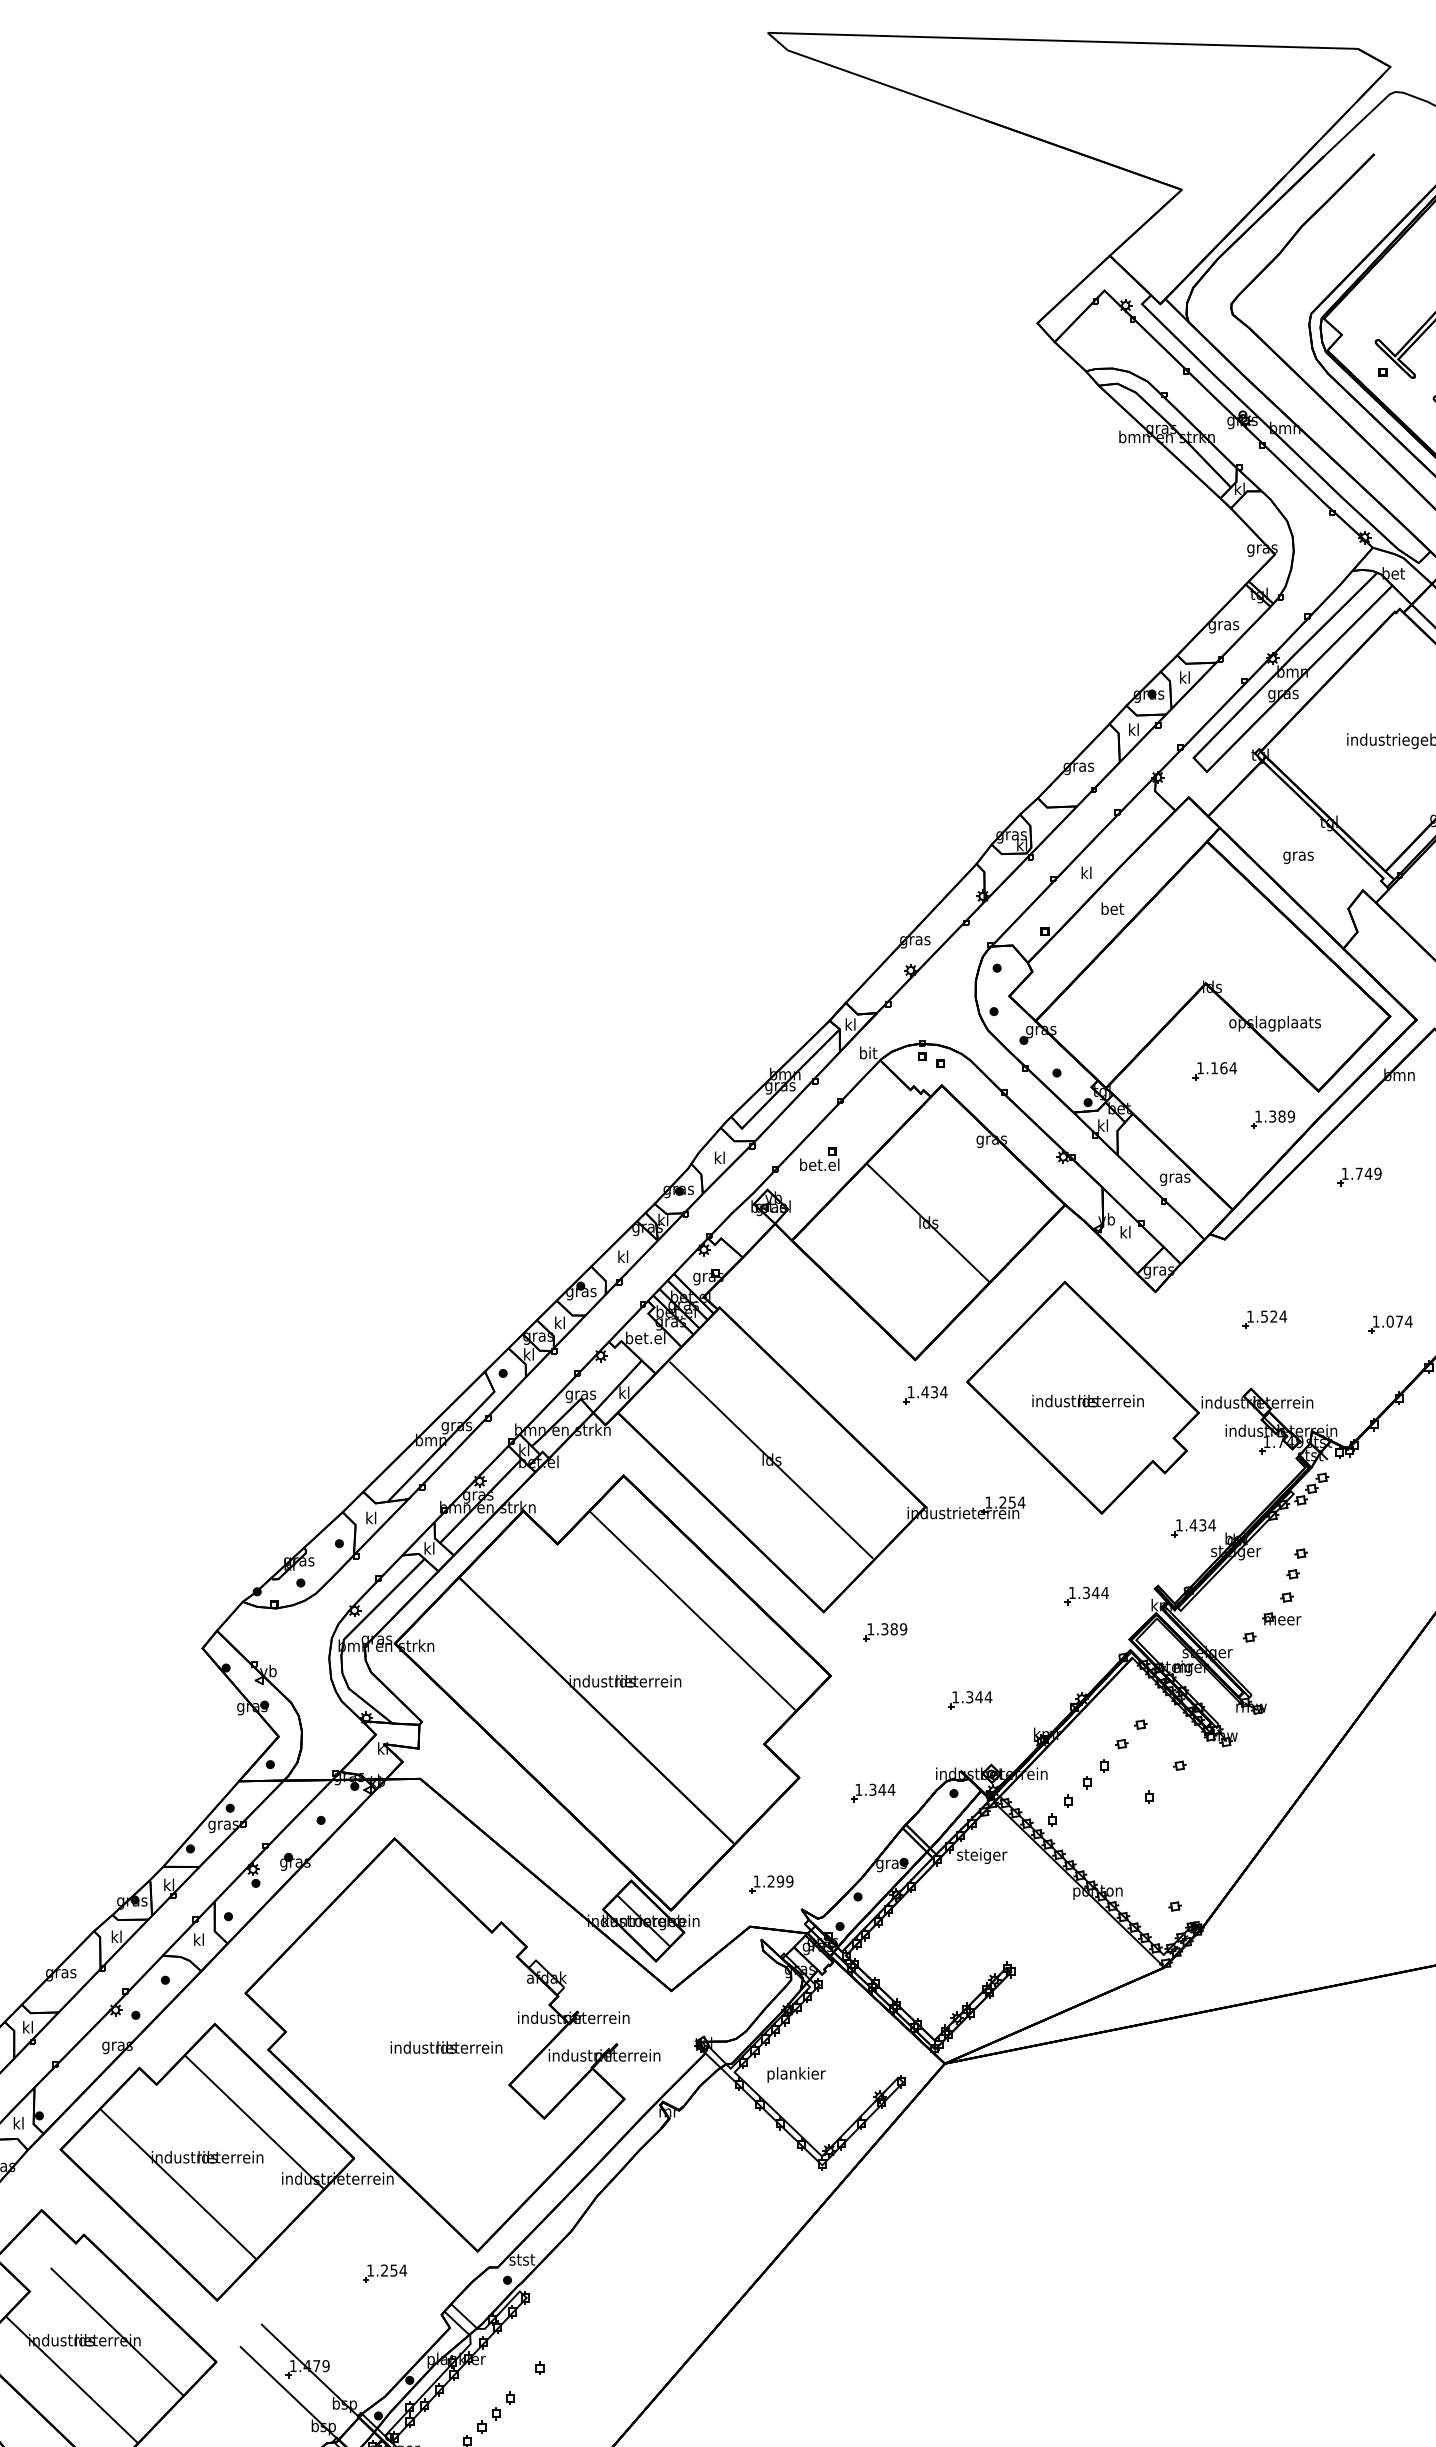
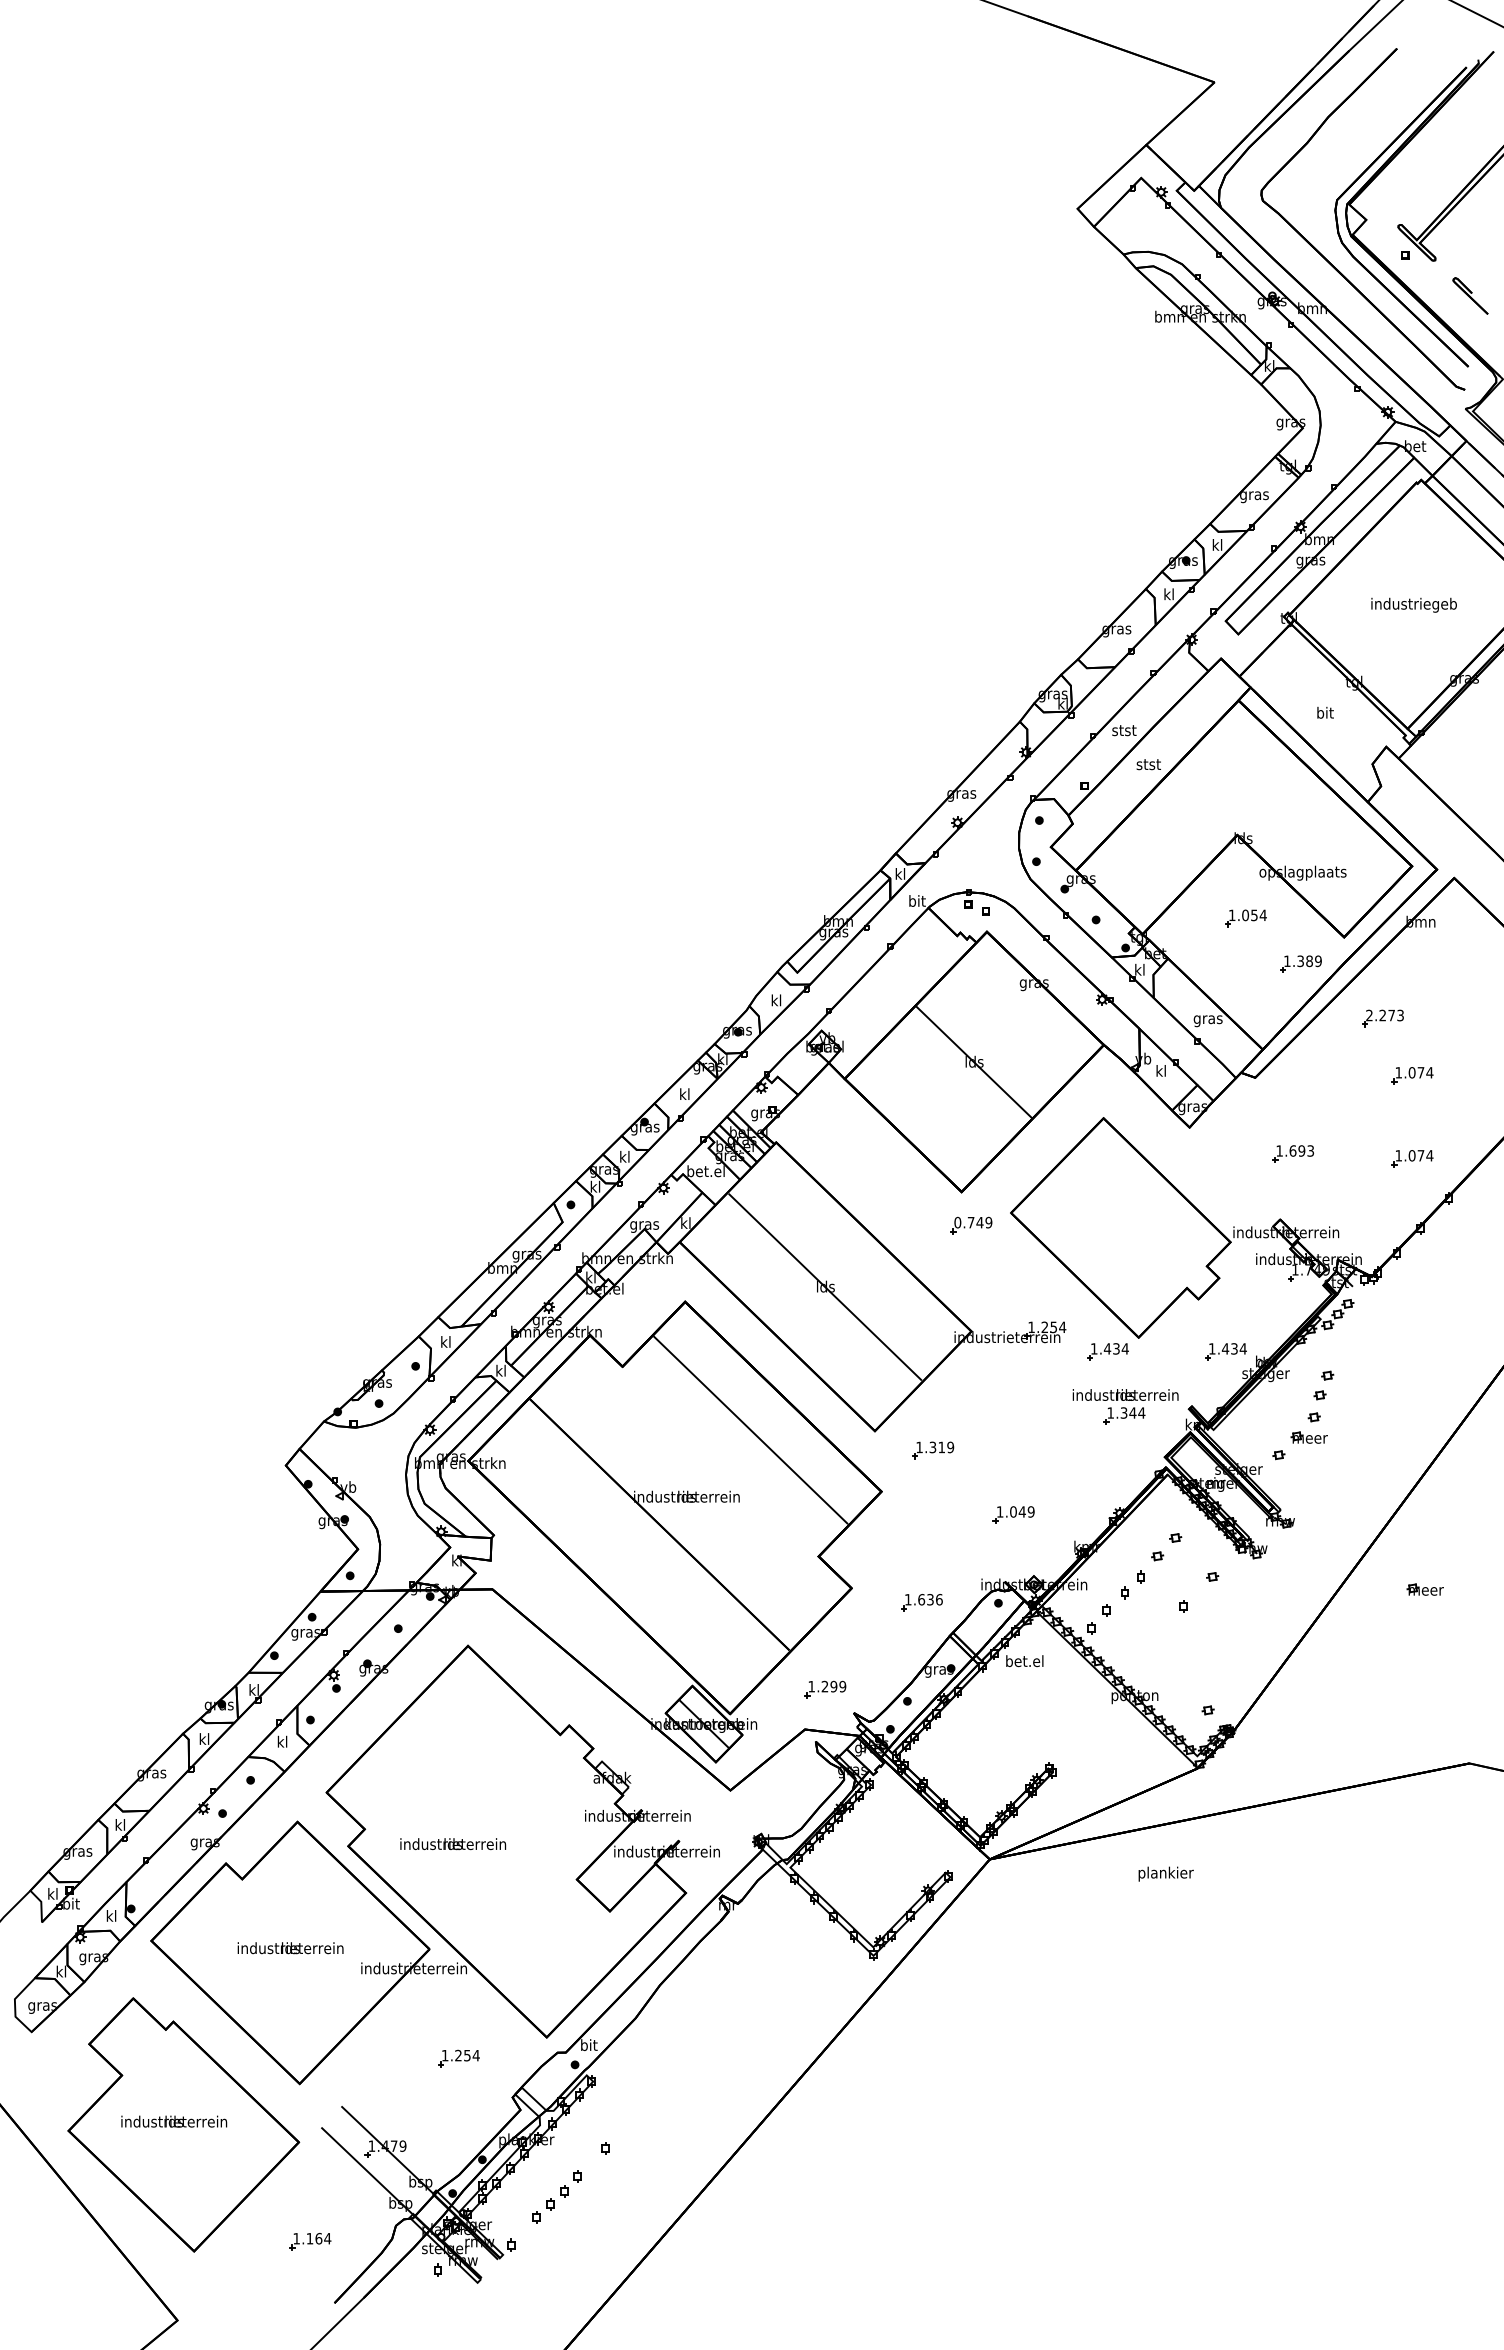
text: (1297, 855) -> (1324, 713), gras -> bit
text: (1086, 873) -> (1124, 730), kl -> stst
text: (1112, 909) -> (1148, 764), bet -> stst
text: (1218, 1068) -> (1249, 915), 1.164 -> 1.054
part: (819, 1159) -> (870, 1001), removed
text: (1361, 1173) -> (1384, 1015), 1.749 -> 2.273
part: (1390, 1237) -> (1412, 1075), added
text: (1273, 1316) -> (1301, 1150), 1.524 -> 1.693
text: (927, 1392) -> (973, 1222), 1.434 -> 0.749
text: (1087, 1400) -> (1125, 1394), moved
part: (1068, 1528) -> (1107, 1351), added
text: (893, 1629) -> (941, 1447), 1.389 -> 1.319
text: (979, 1696) -> (1022, 1511), 1.344 -> 1.049
part: (1403, 1779) -> (1424, 1589), added
text: (882, 1789) -> (930, 1599), 1.344 -> 1.636
text: (981, 1856) -> (1024, 1662), steiger -> bet.el
text: (446, 2047) -> (453, 1844), moved
text: (795, 2074) -> (1165, 1873), moved
line: (253, 2121) -> (334, 1914), removed
line: (177, 2183) -> (262, 1973), removed
text: (522, 2259) -> (589, 2045), stst -> bit
line: (116, 2331) -> (204, 2113), removed
line: (71, 2379) -> (161, 2158), removed

